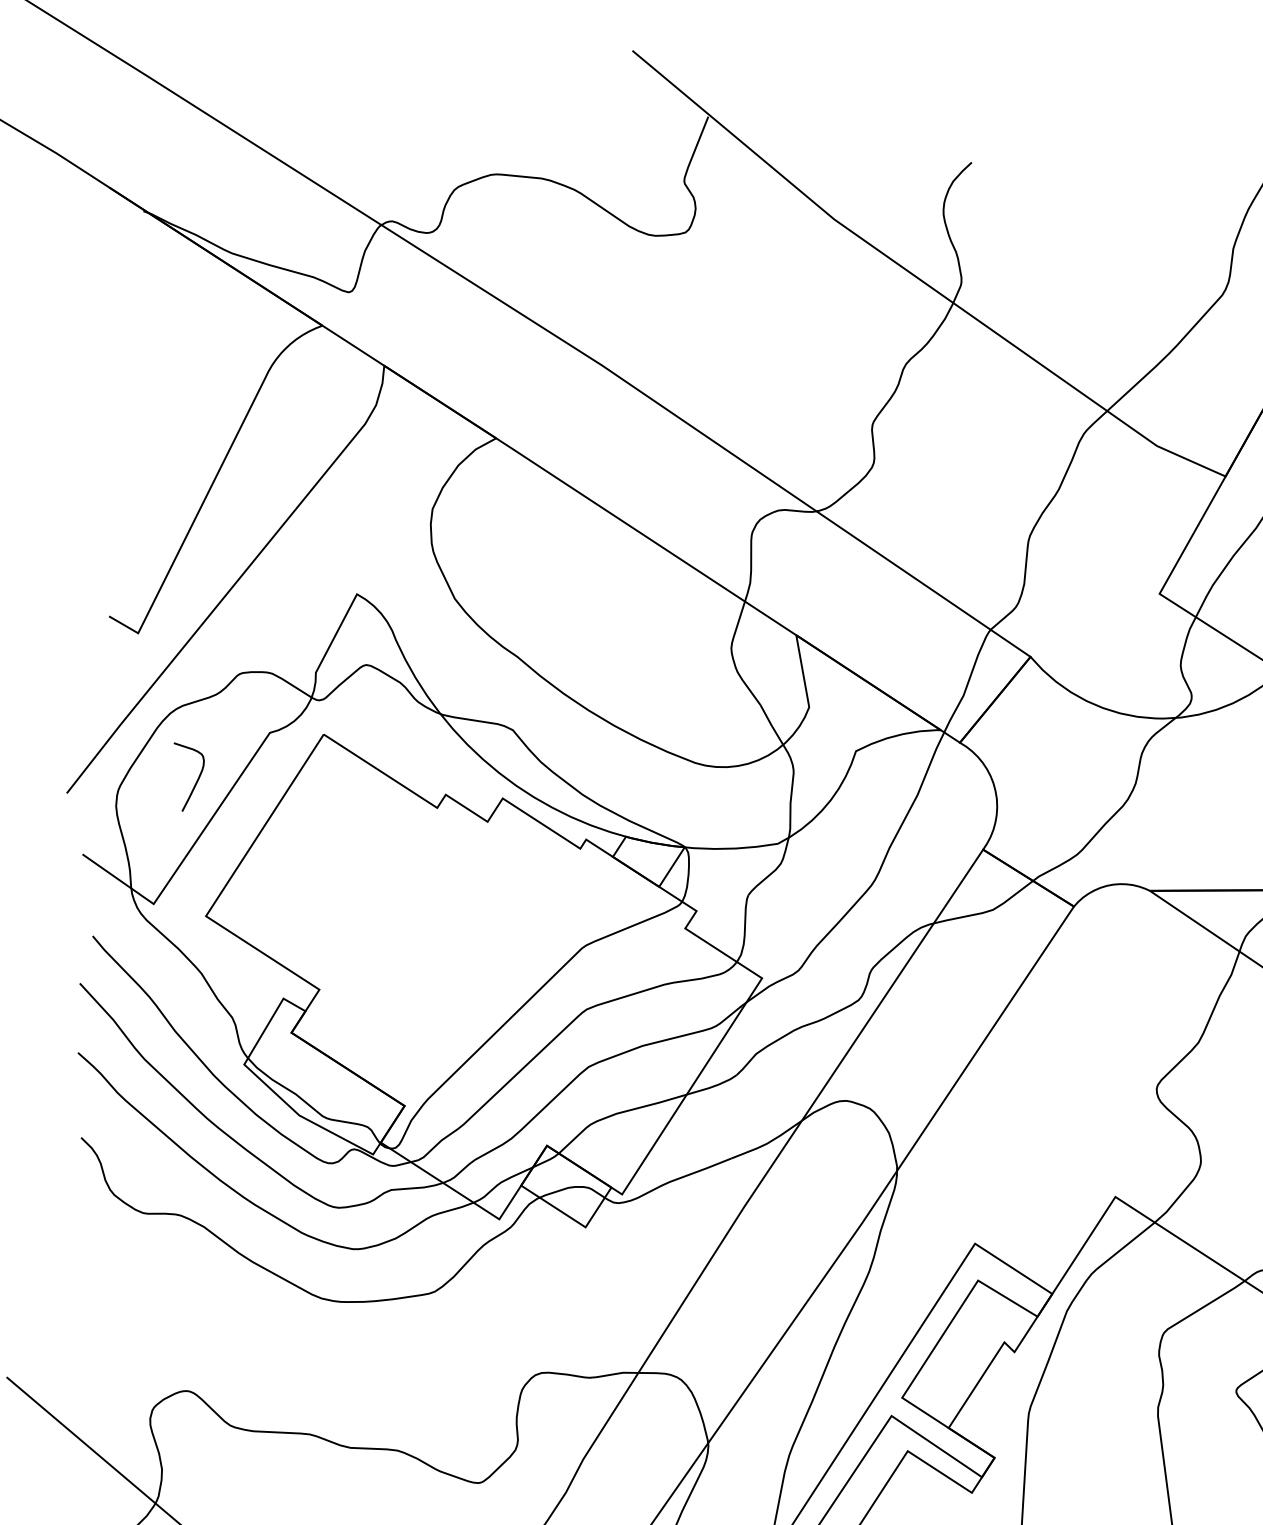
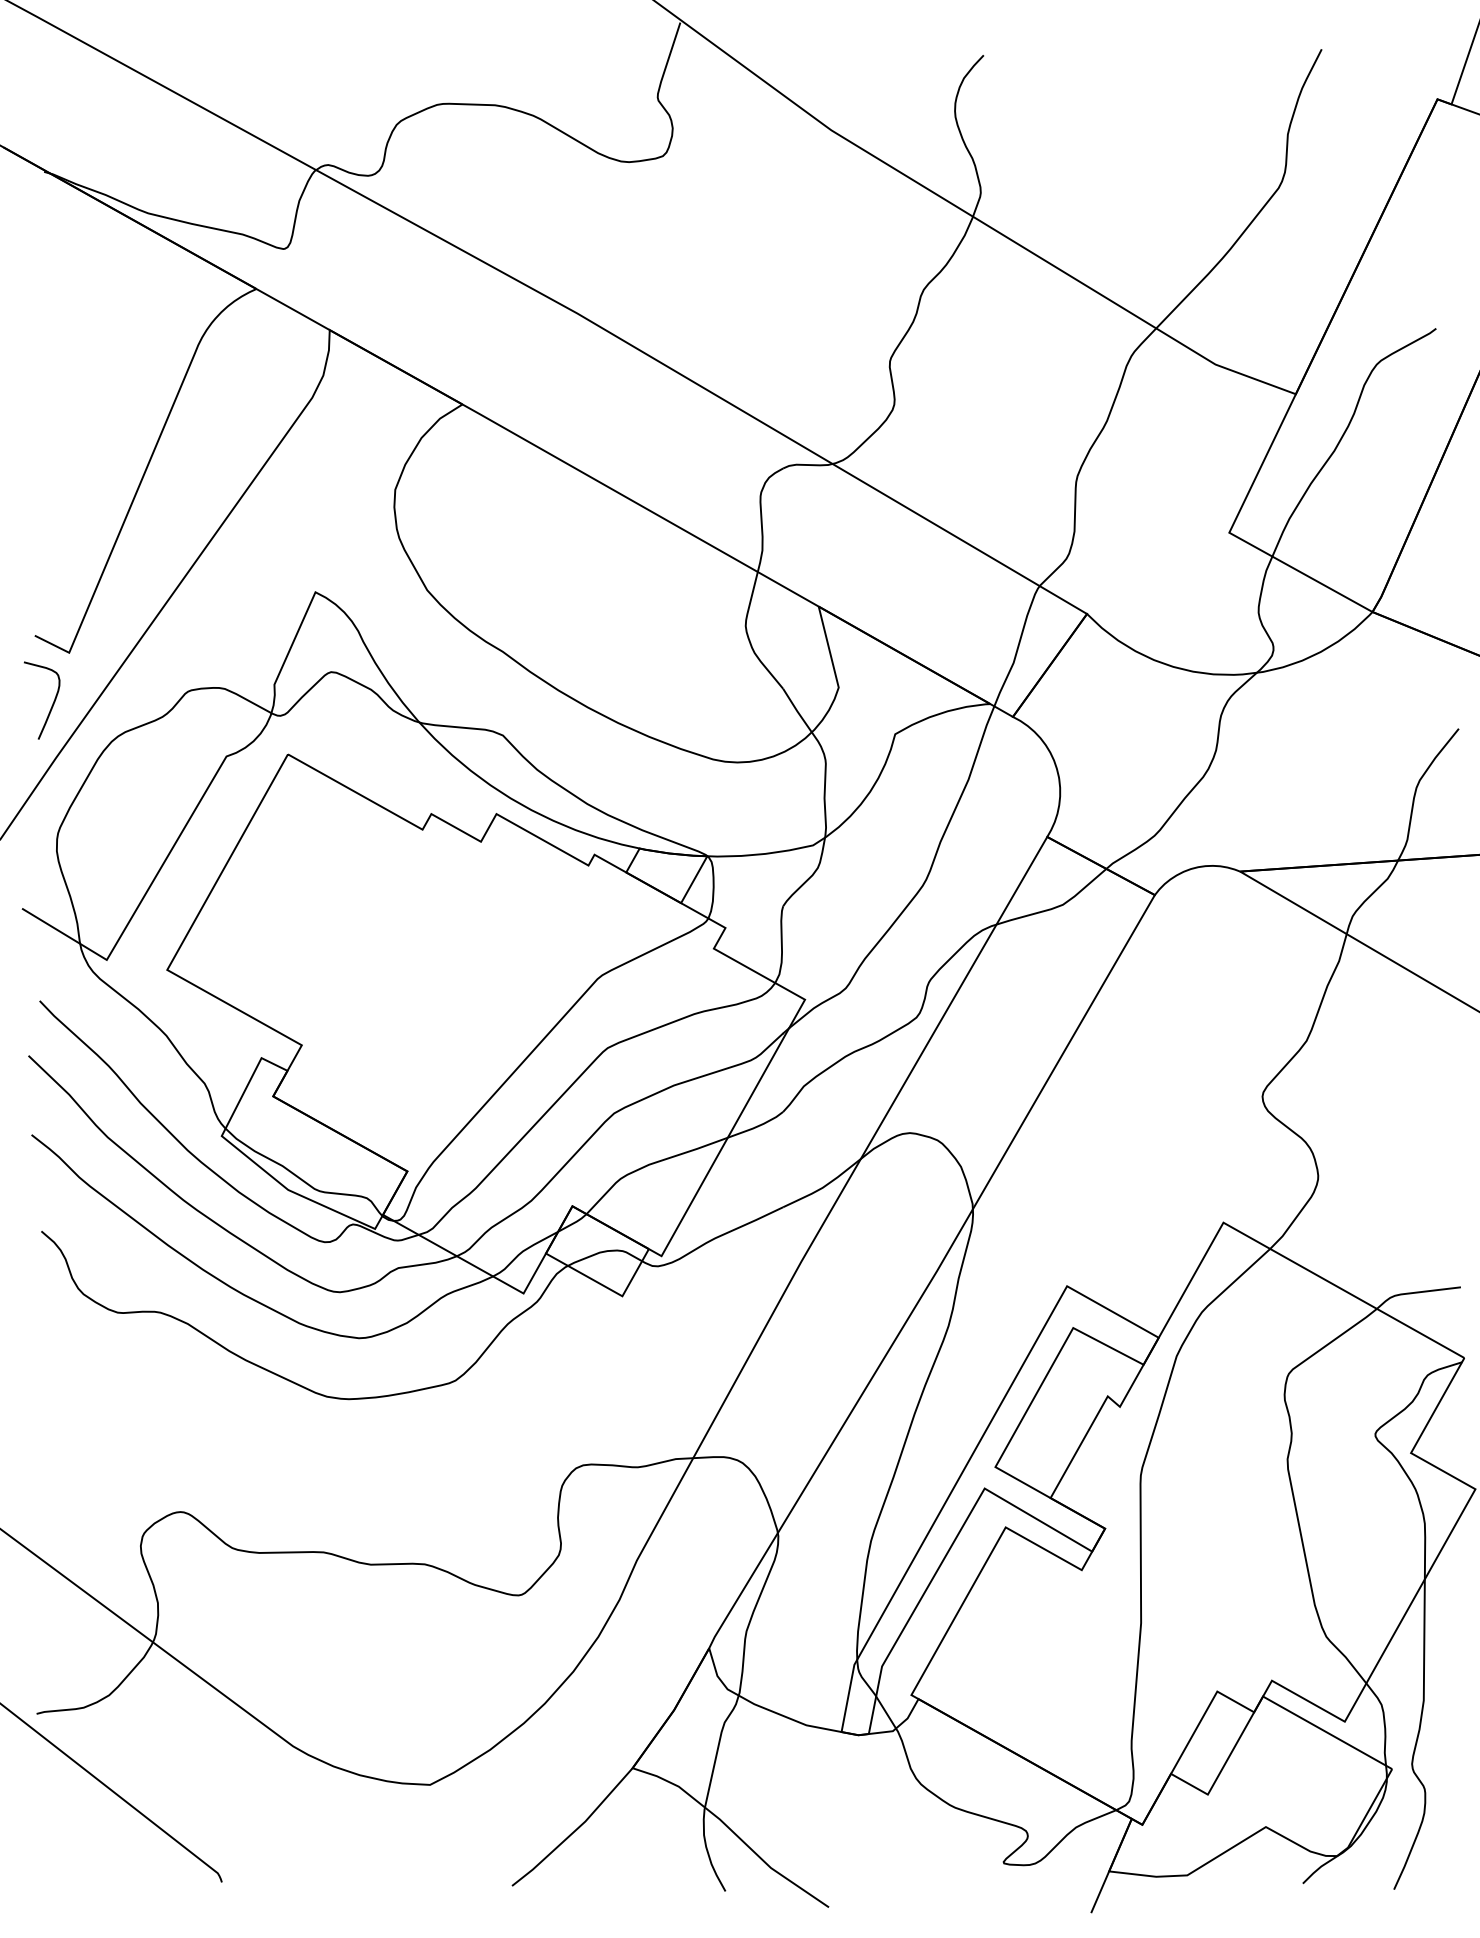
curve: (195, 782) -> (51, 705), moved

